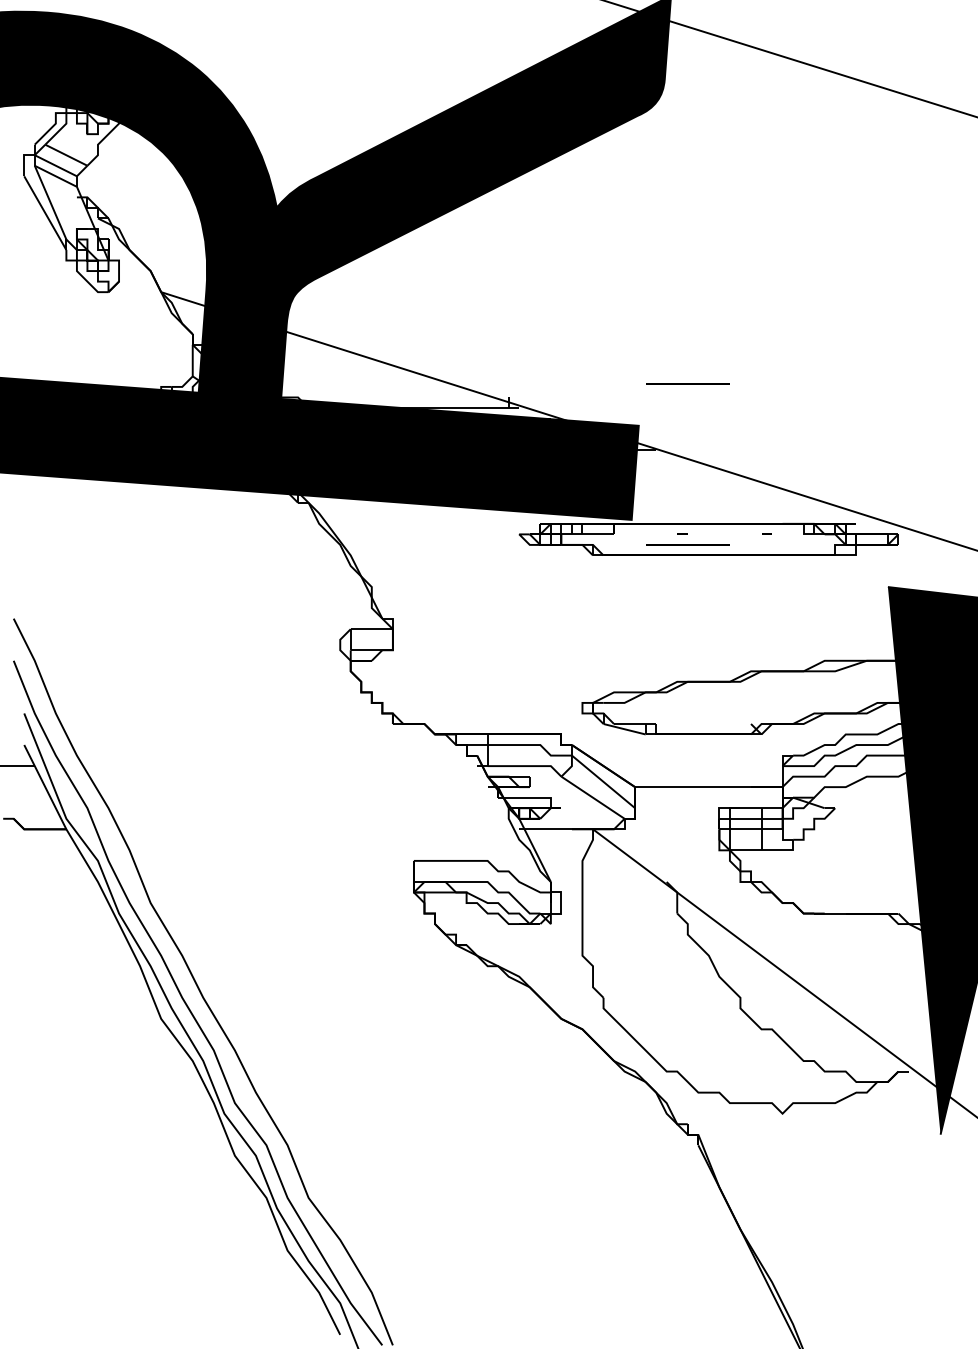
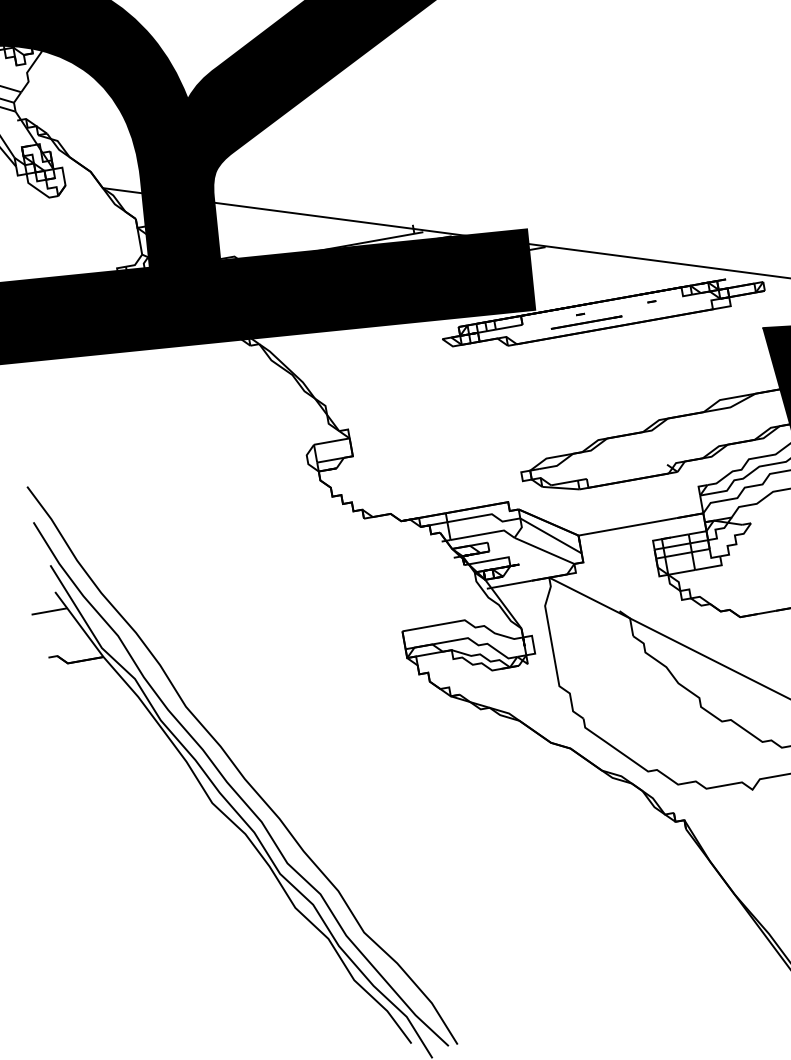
line: (687, 383) -> (562, 186), removed

